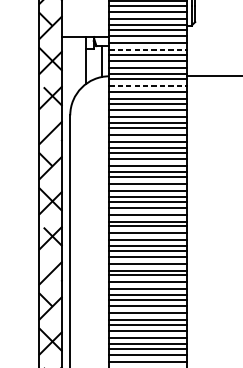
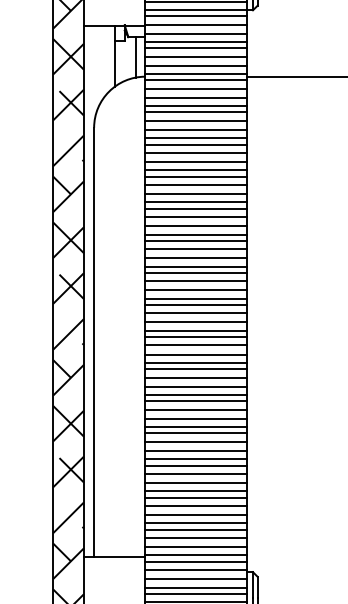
line: (148, 50) -> (196, 42), dashed -> solid
line: (148, 85) -> (196, 88), dashed -> solid

